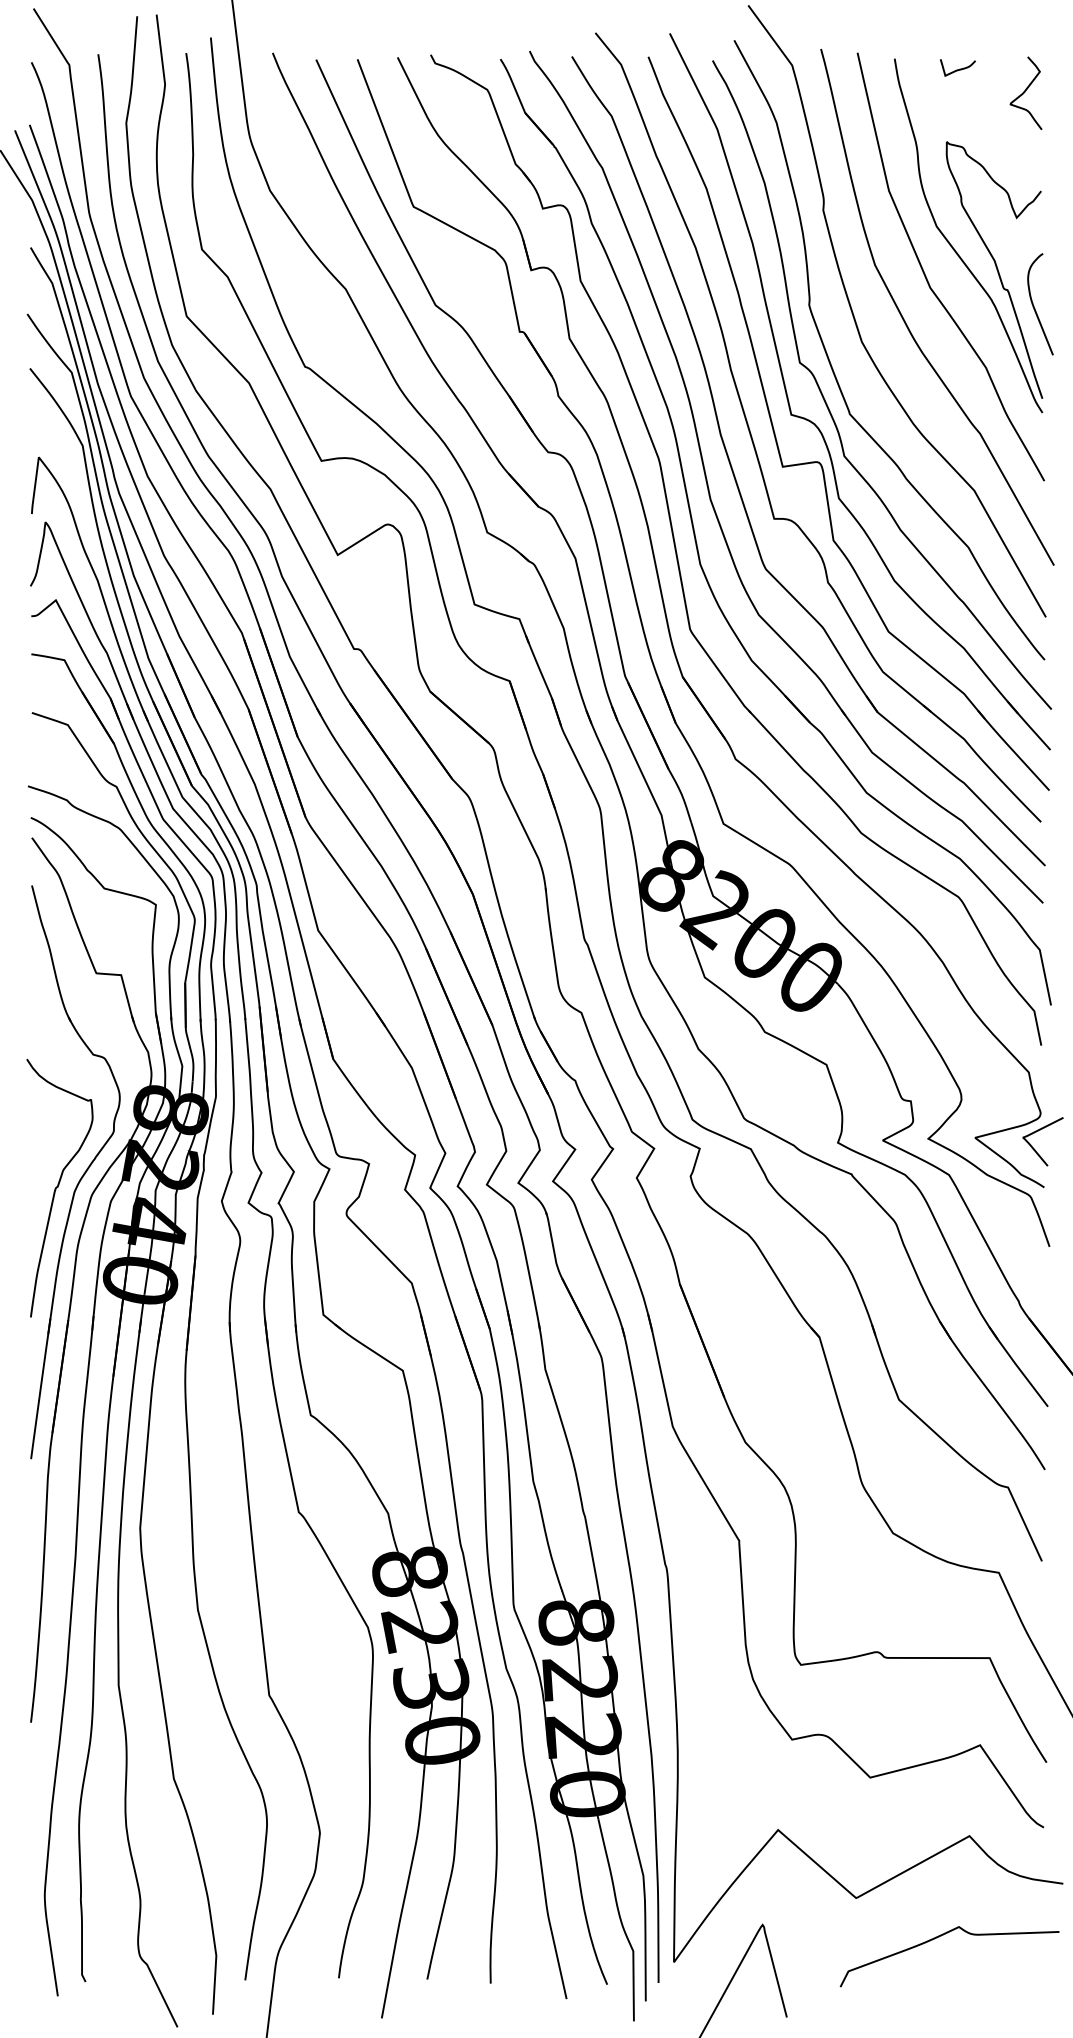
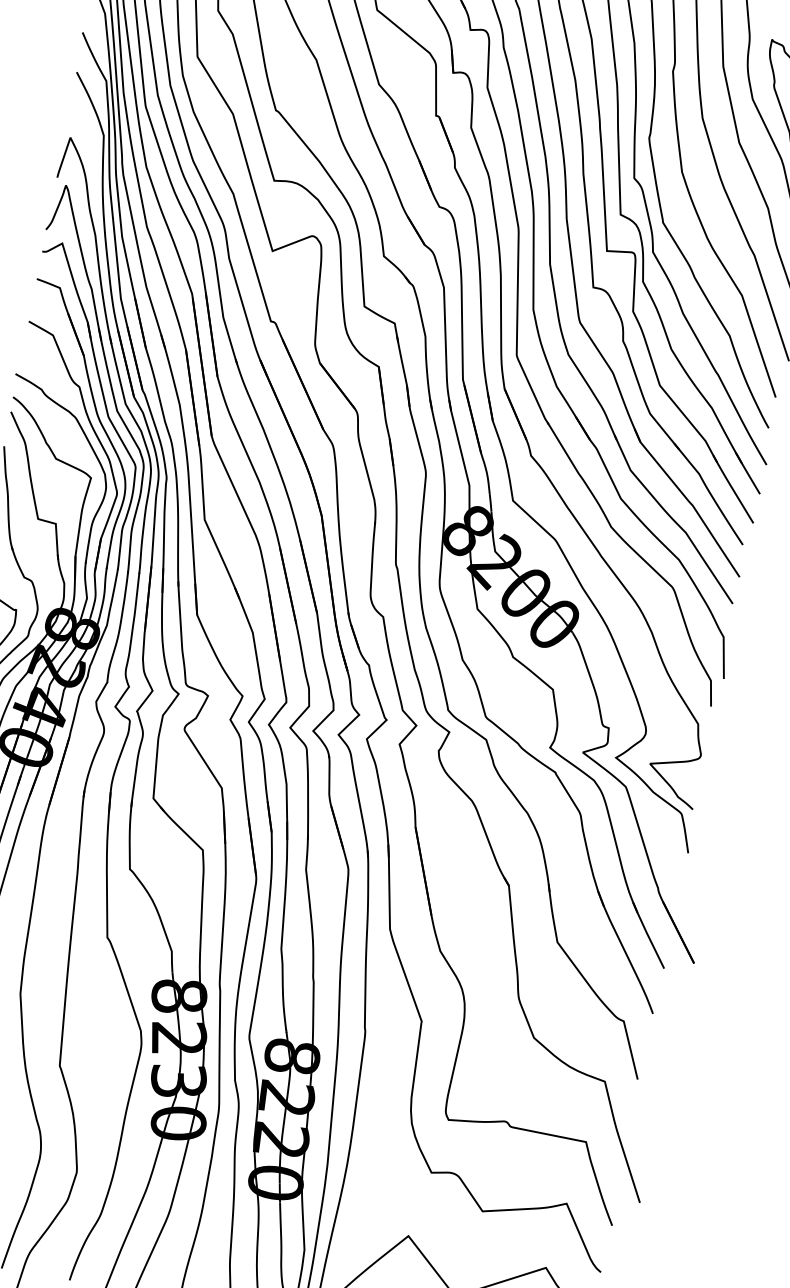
curve: (1034, 1148) -> (691, 779), removed

